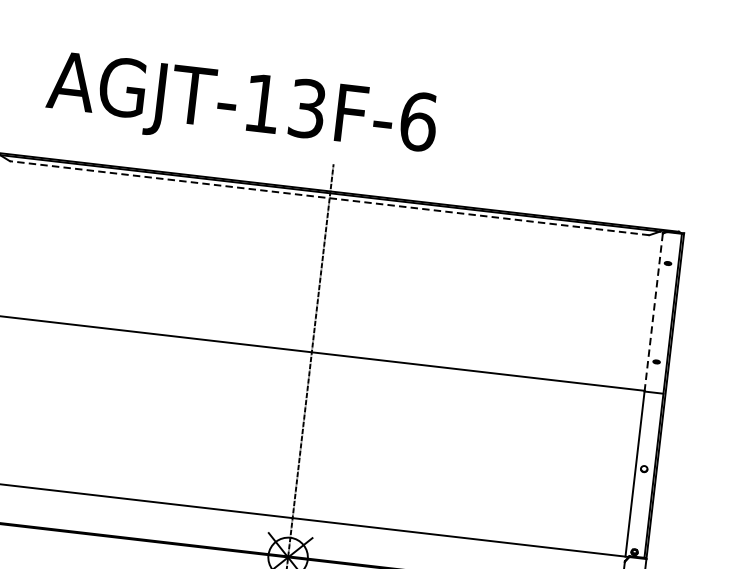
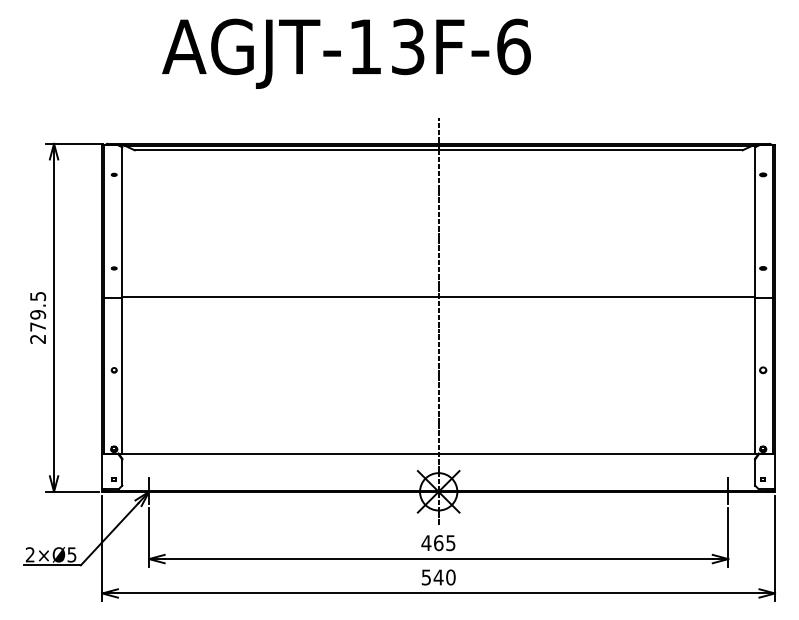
text: (241, 108) -> (346, 53), moved
line: (329, 198) -> (438, 150), dashed -> solid
line: (654, 311) -> (755, 221), dashed -> solid

